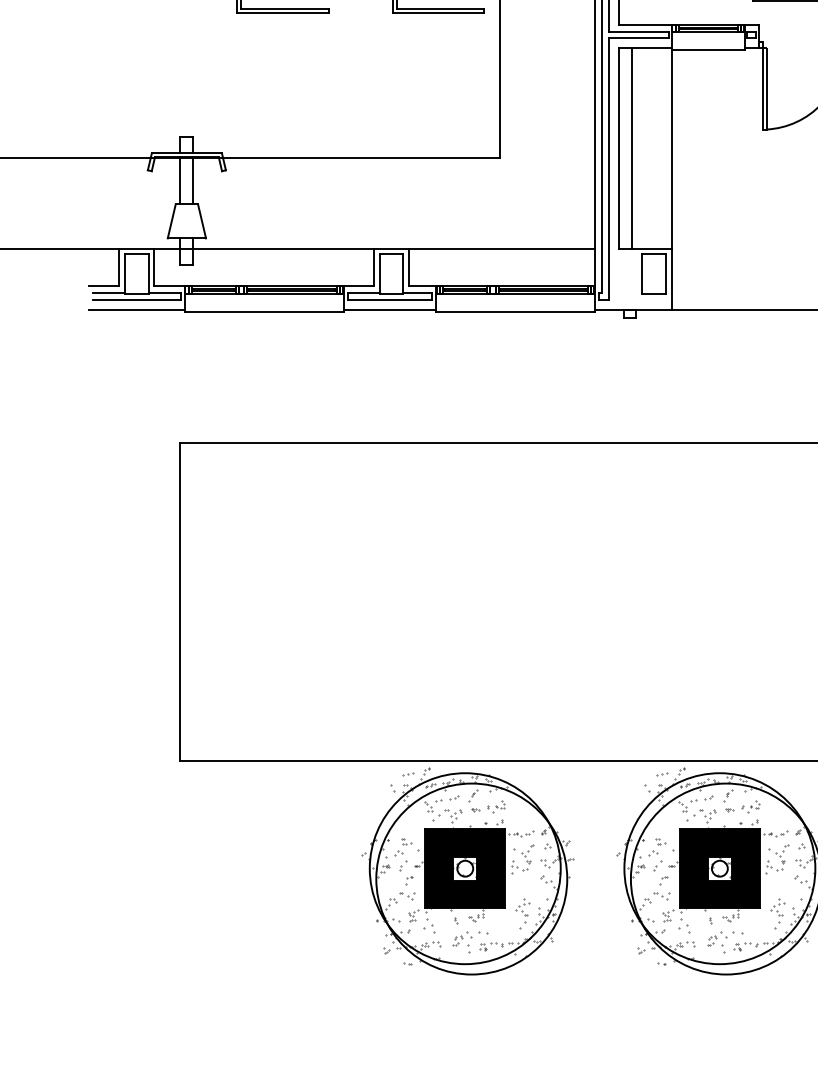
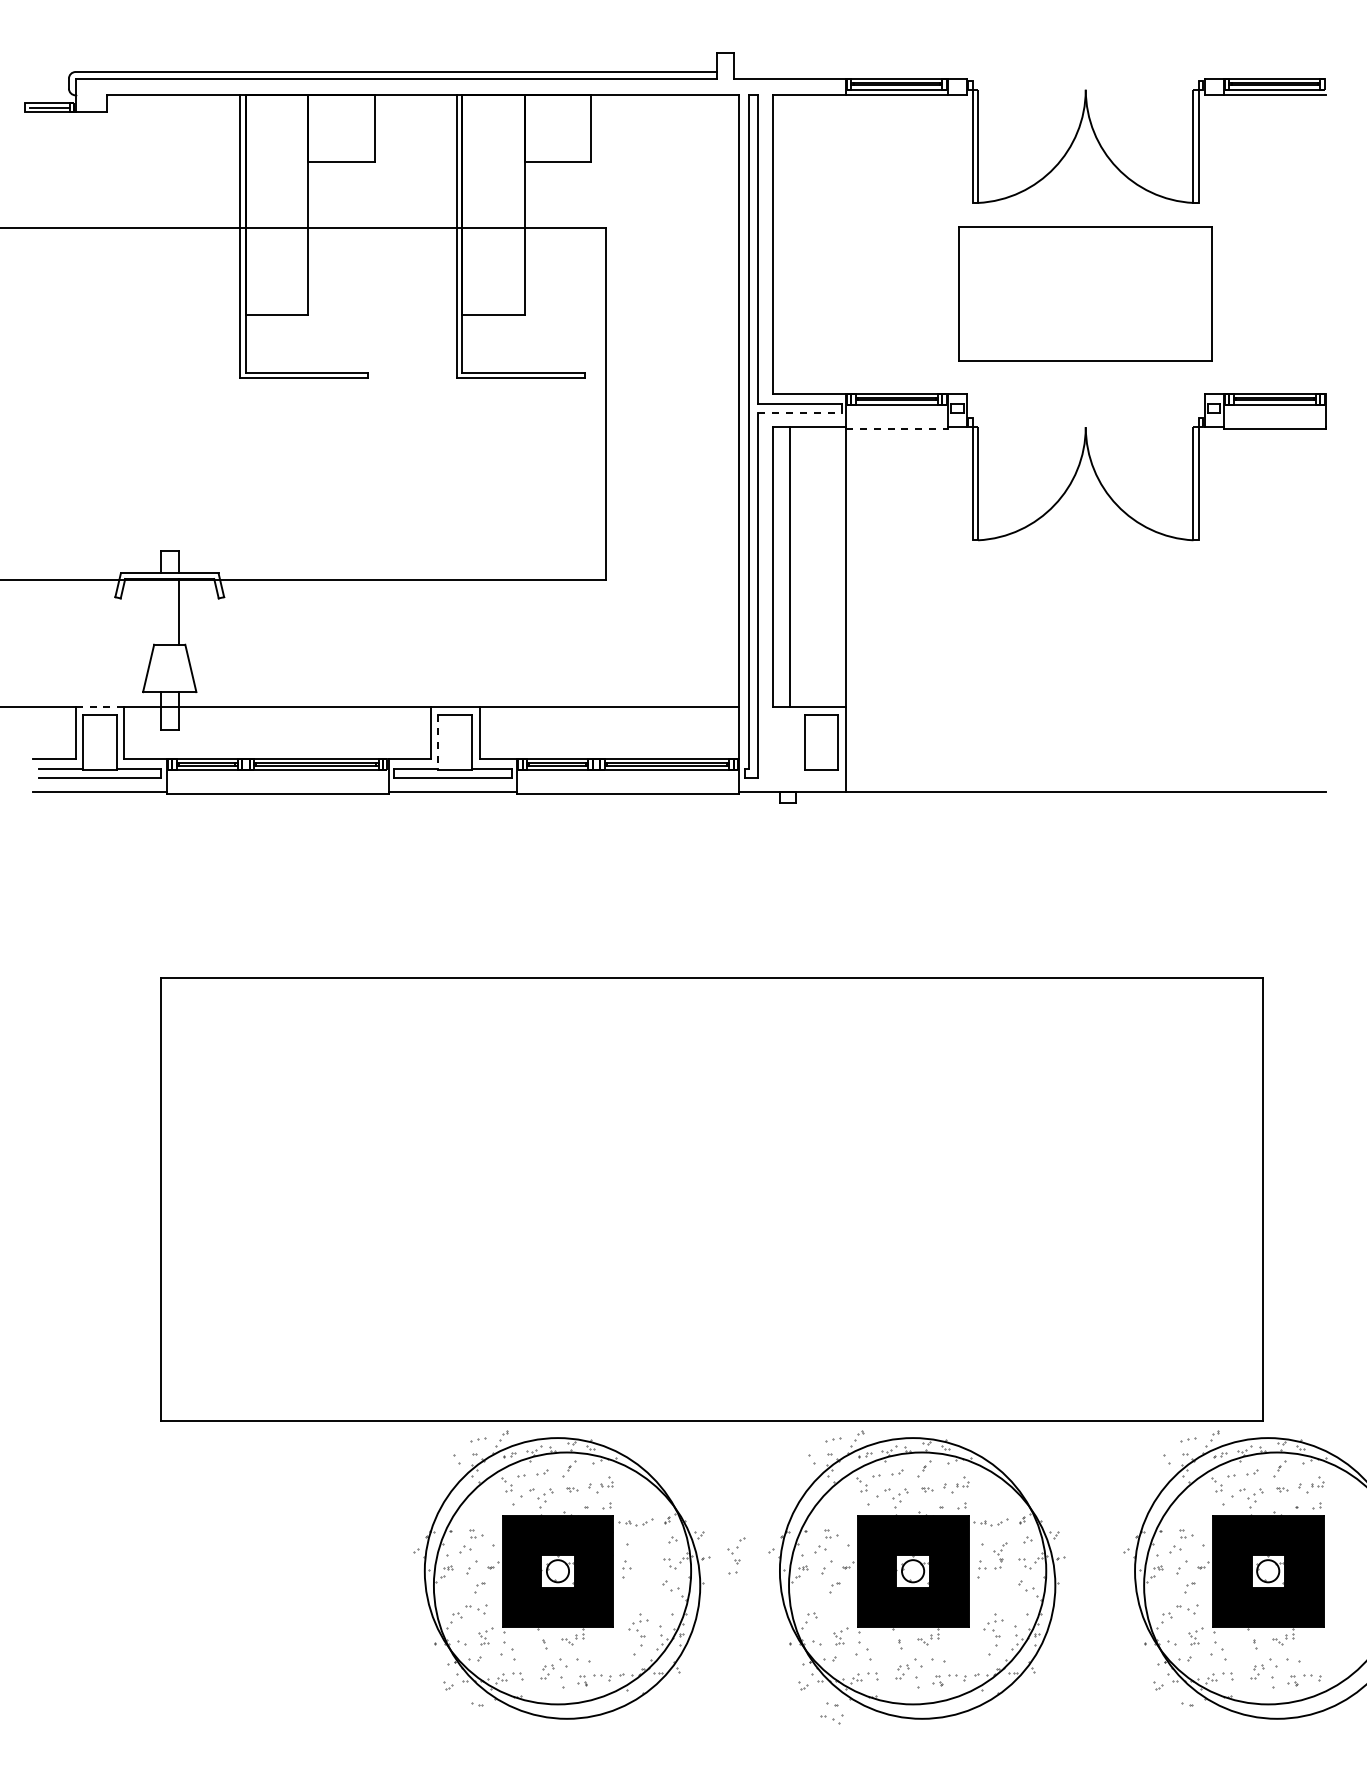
line: (639, 37) -> (800, 412), solid -> dashed
line: (708, 50) -> (897, 429), solid -> dashed
line: (180, 180) -> (160, 611), removed
line: (136, 248) -> (99, 706), solid -> dashed
line: (379, 274) -> (438, 742), solid -> dashed
part: (528, 857) -> (736, 1555), moved
part: (782, 857) -> (1000, 1555), size x0.7
part: (661, 896) -> (831, 1719), moved

